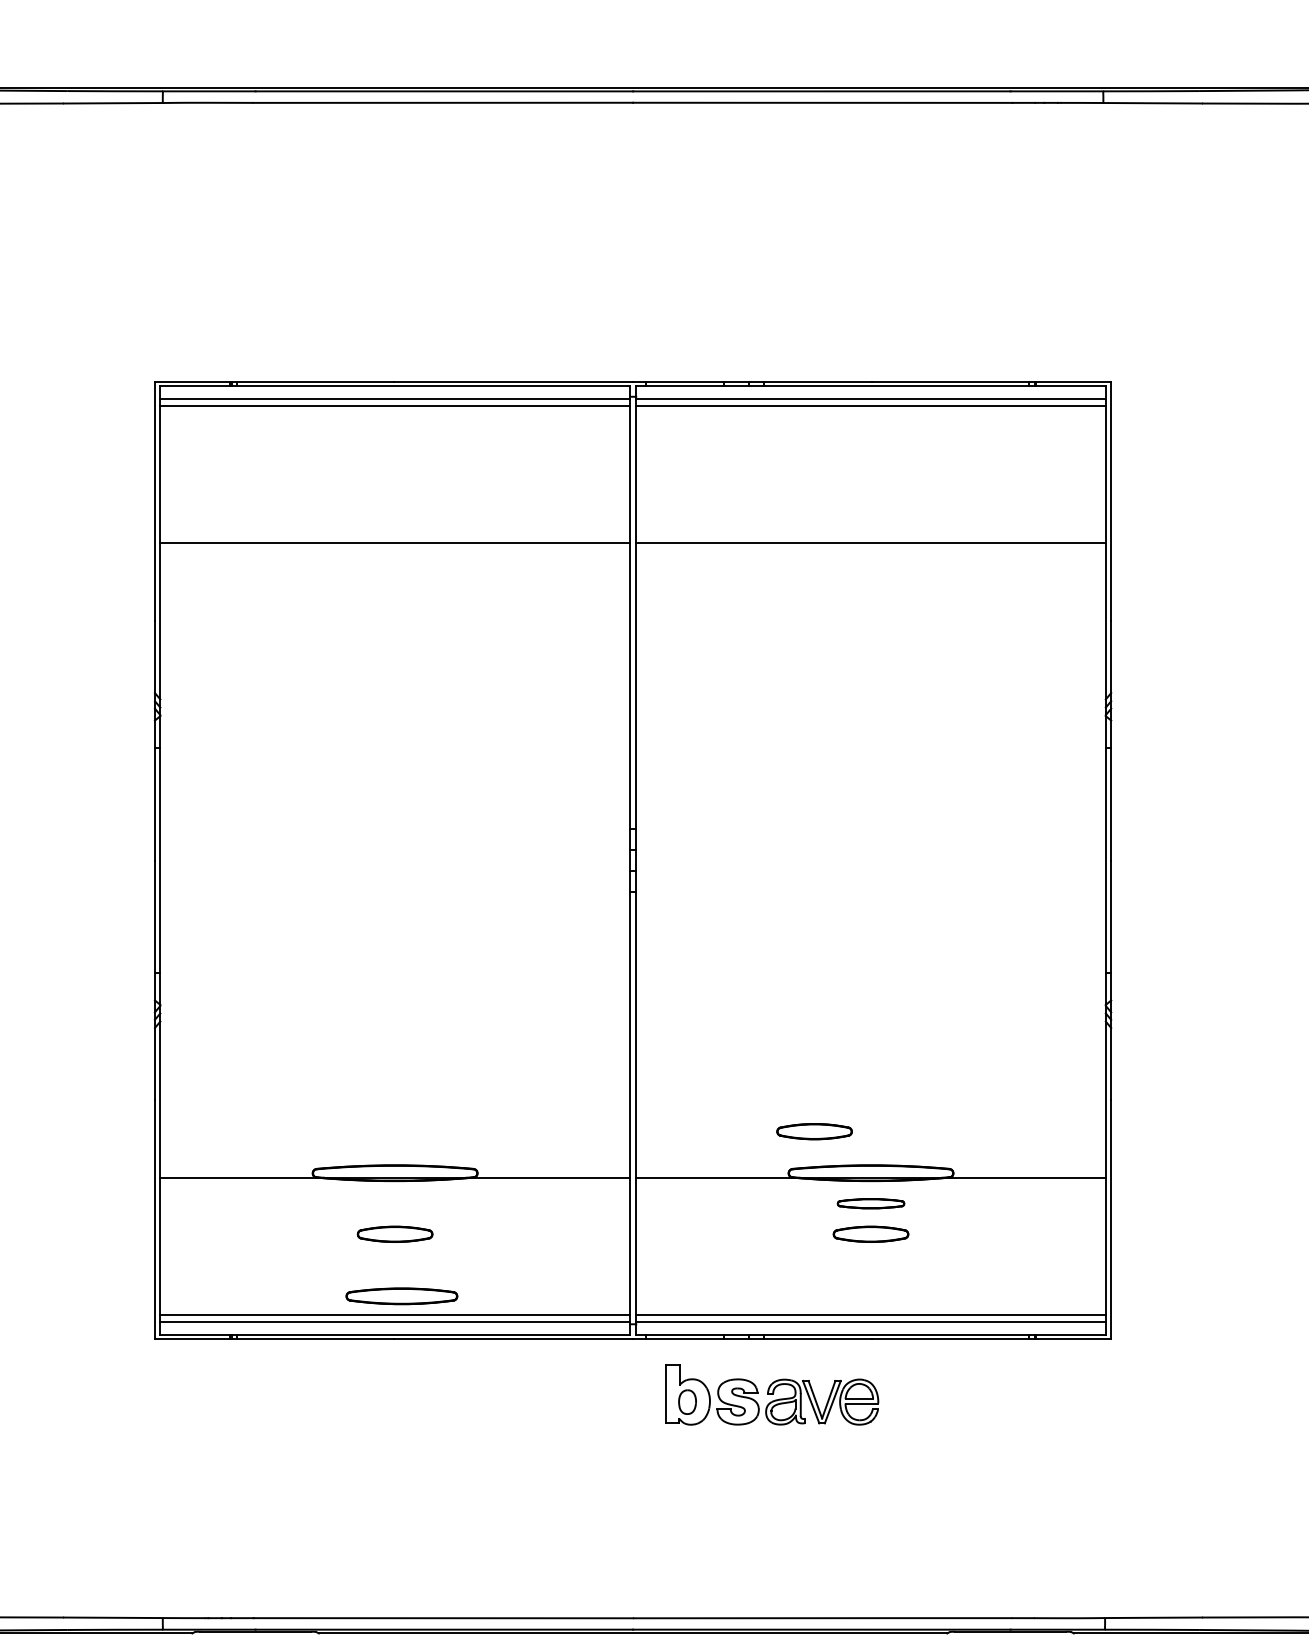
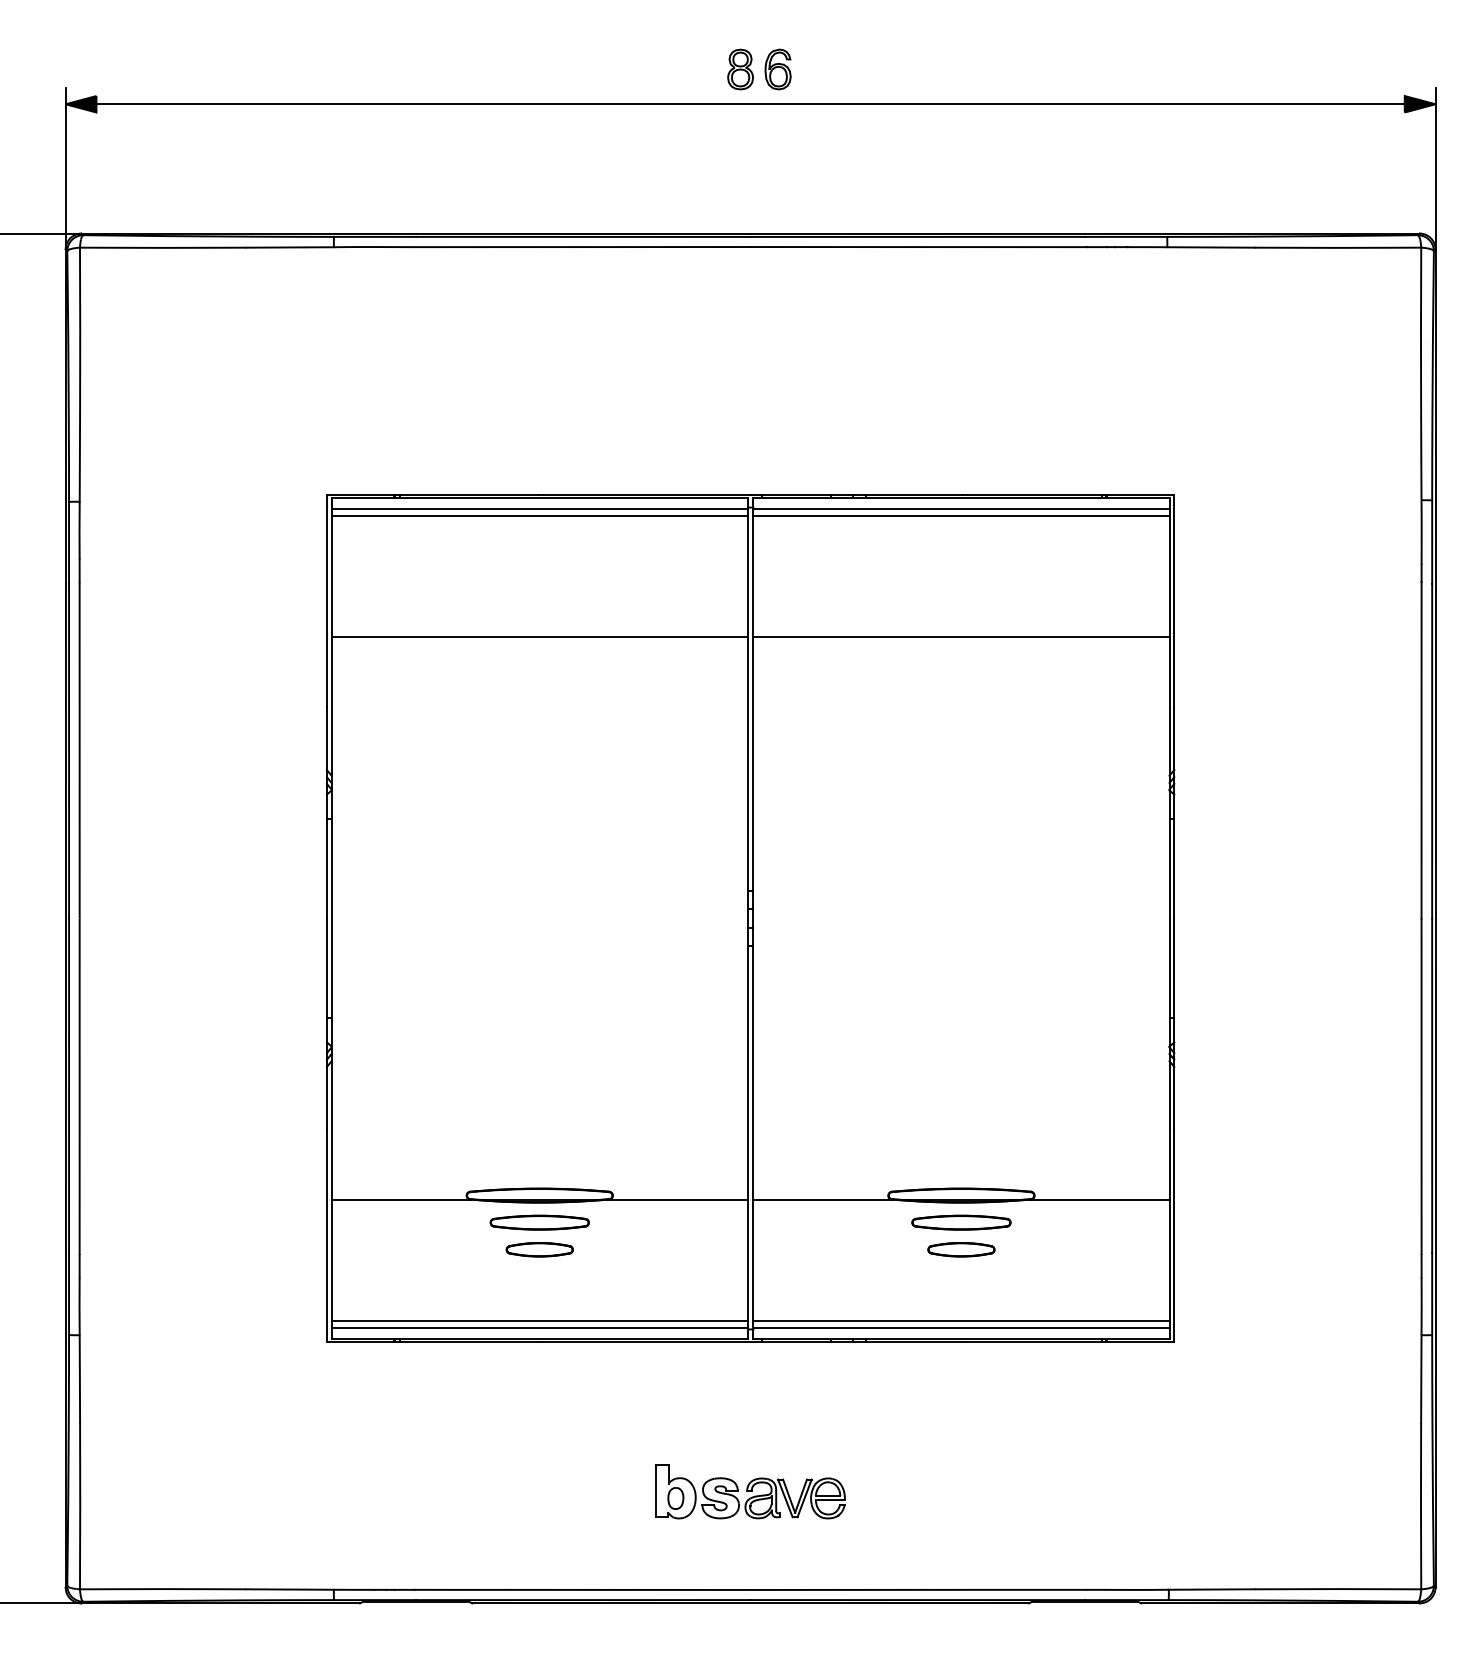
part: (814, 1131) -> (911, 1158), removed
part: (871, 1203) -> (961, 1222), size x1.67
part: (401, 1296) -> (539, 1222), moved
part: (771, 1394) -> (750, 1491), moved

